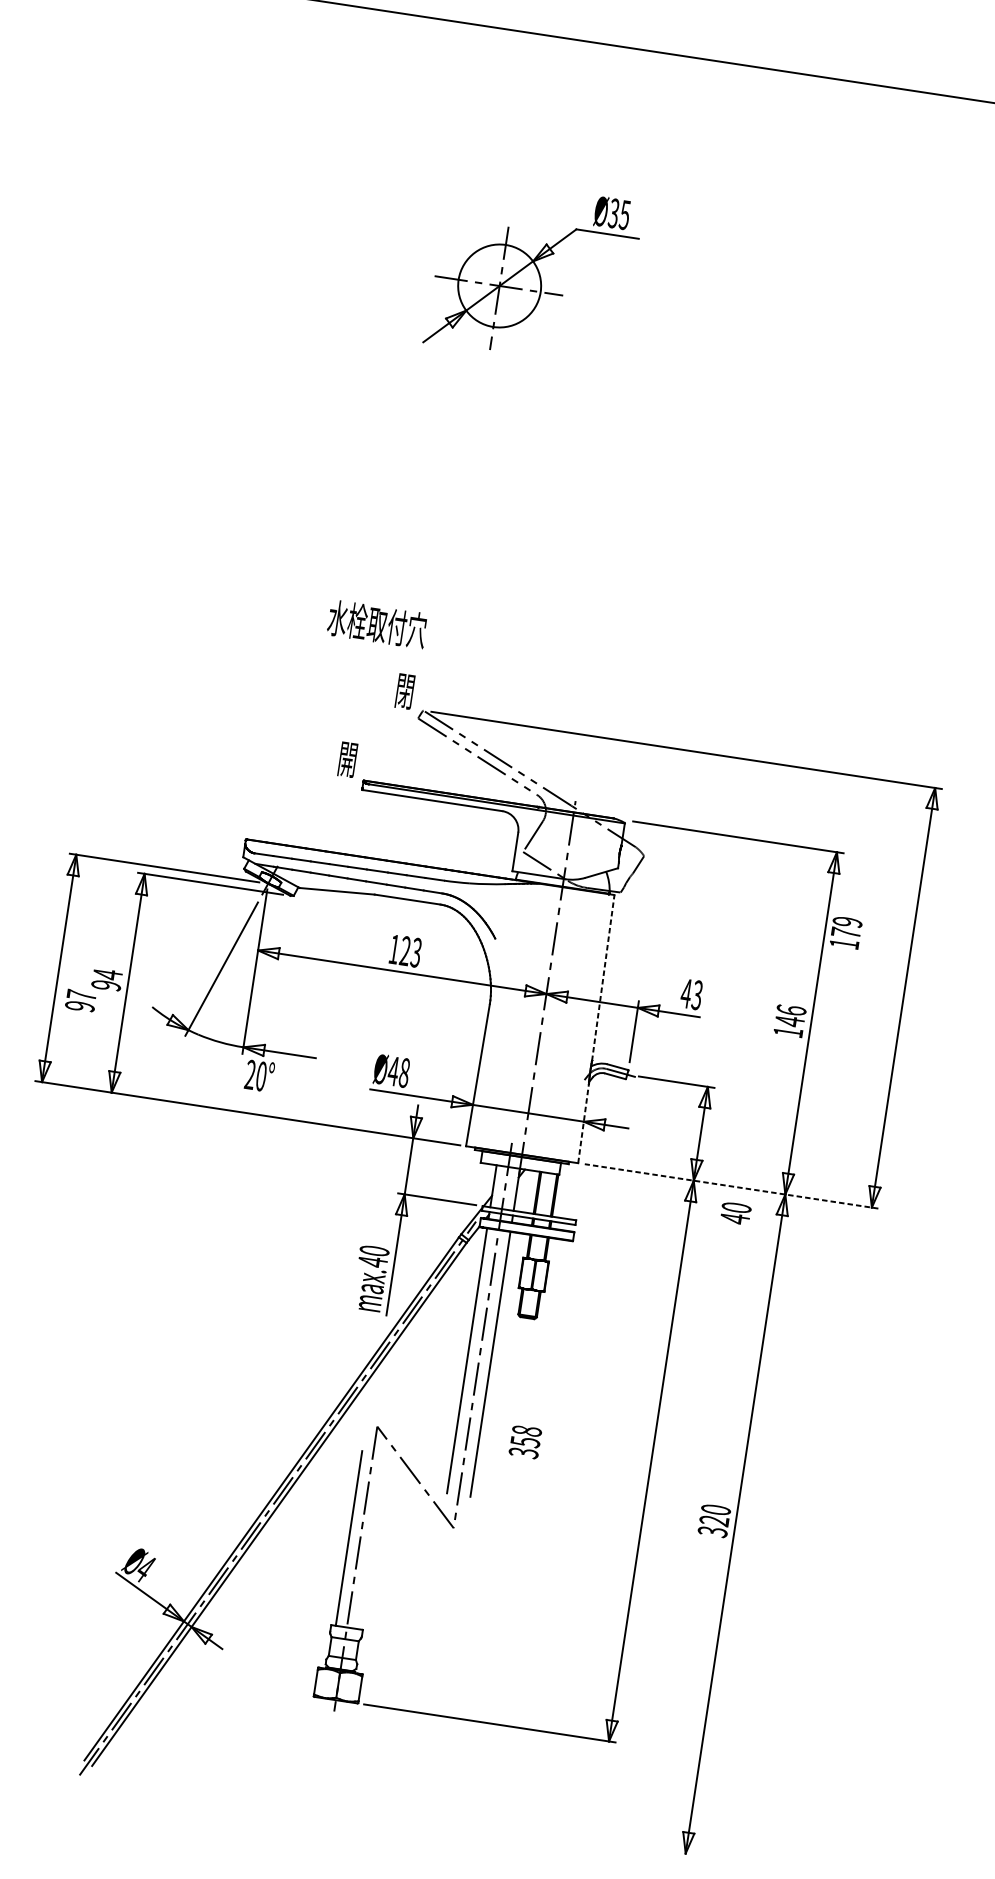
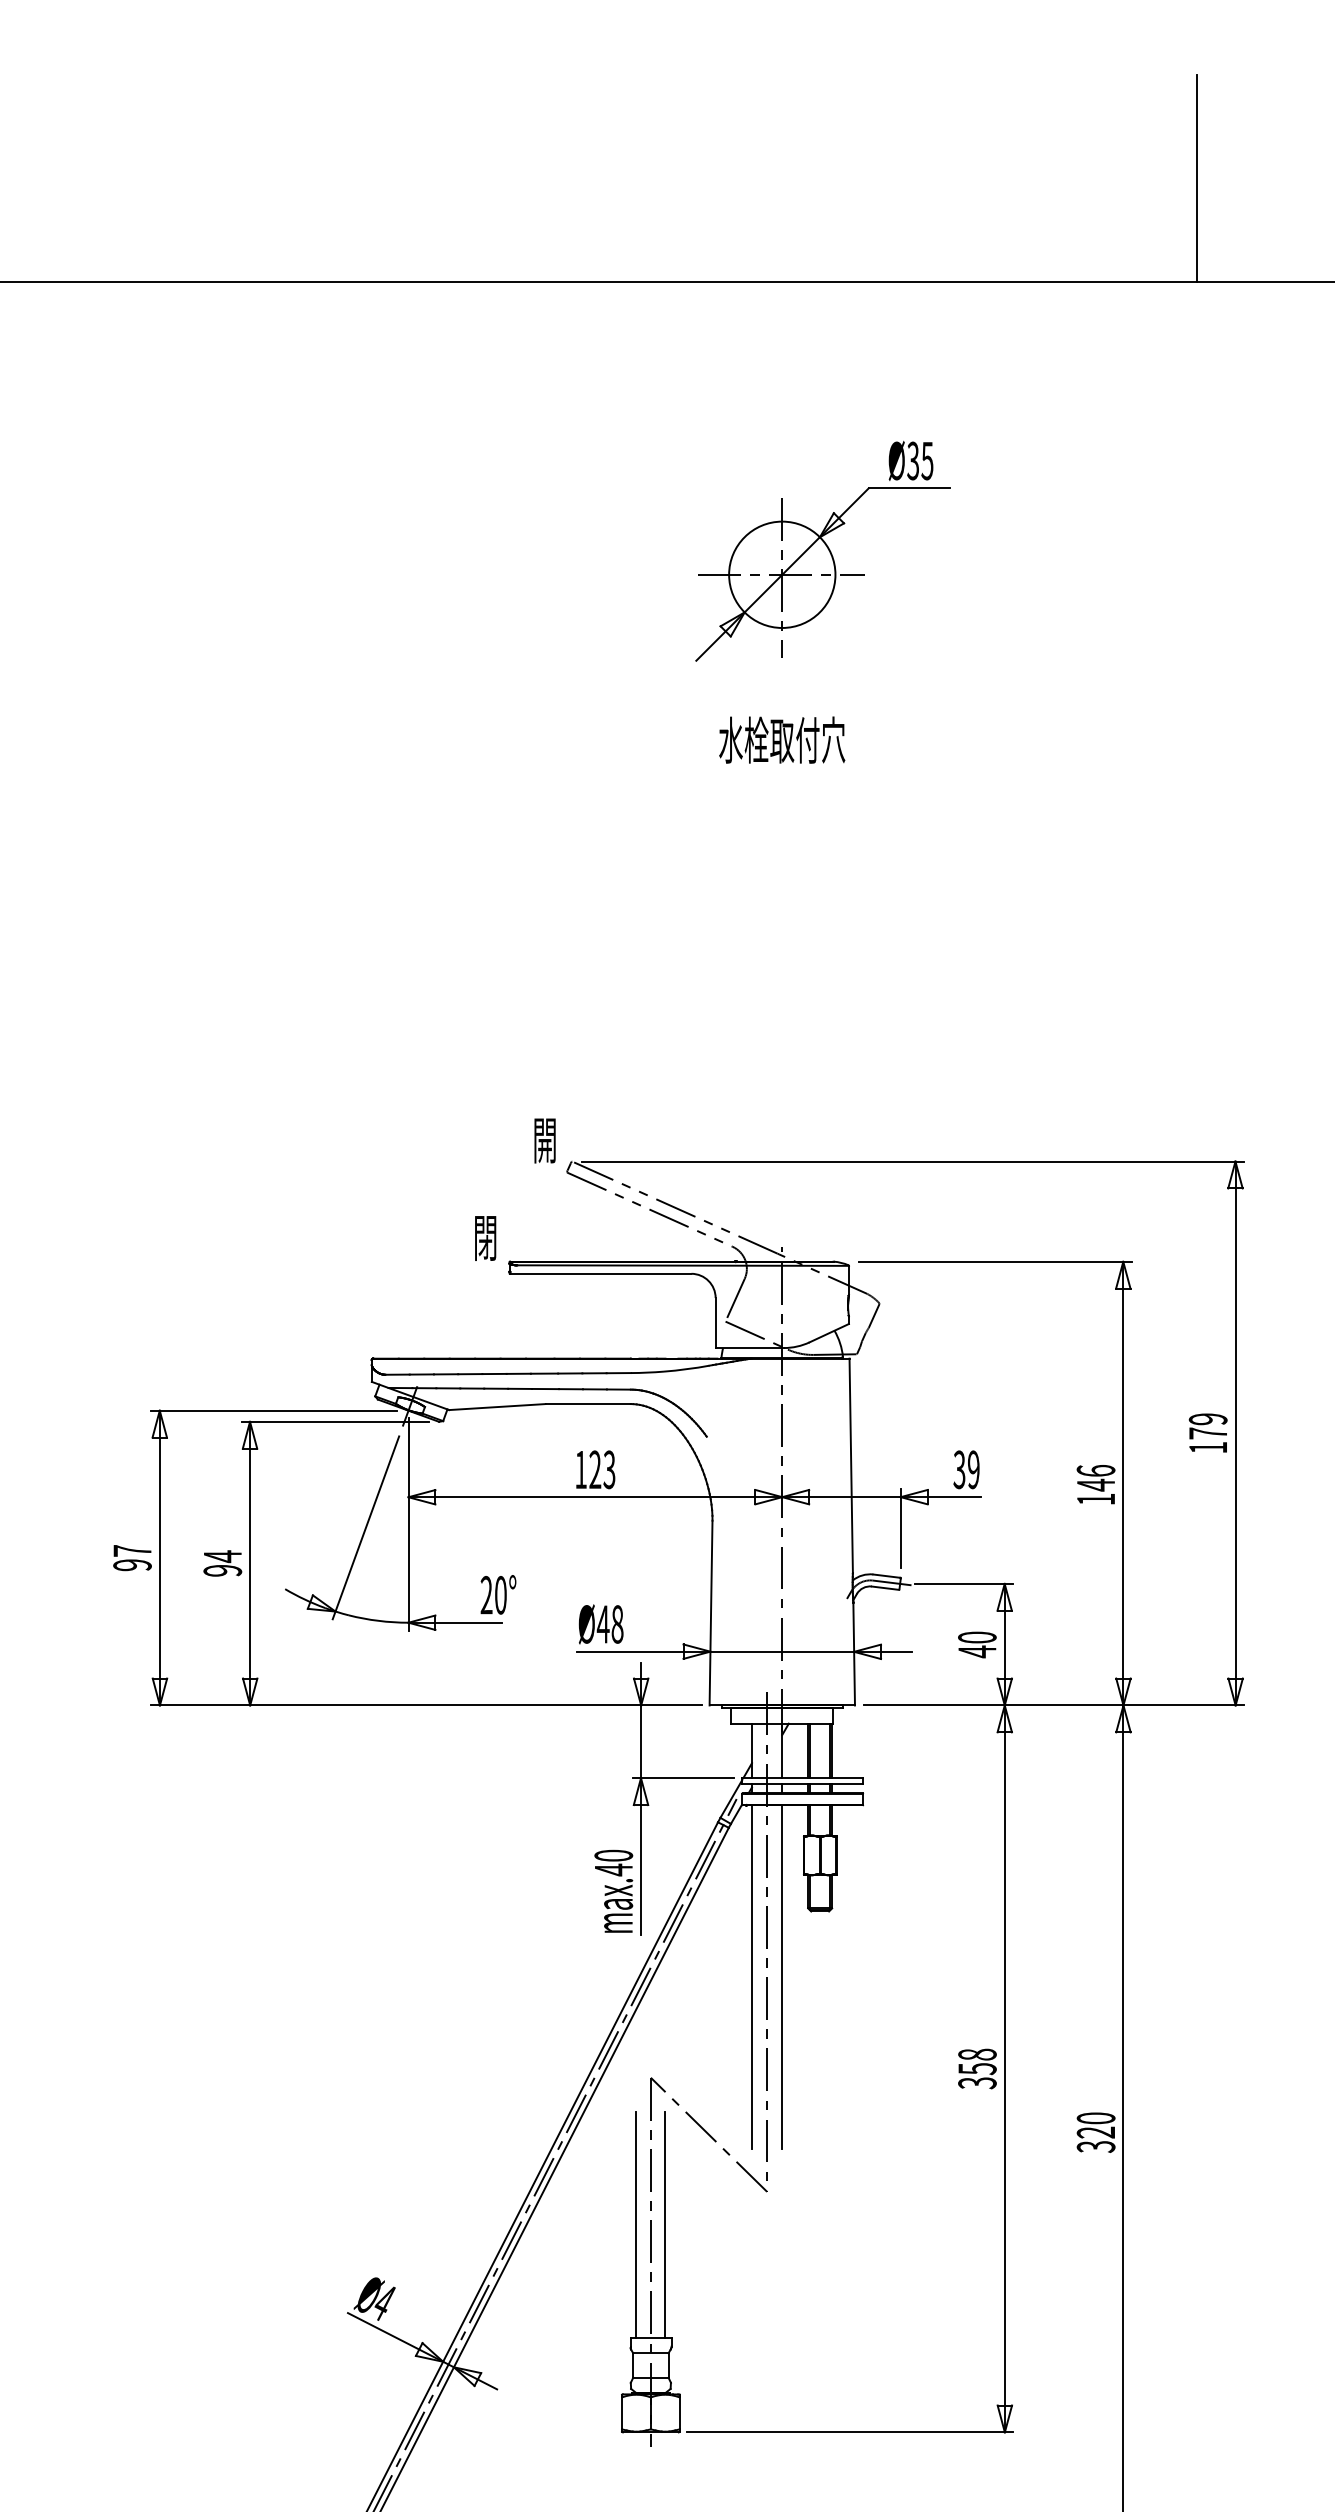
part: (533, 271) -> (822, 550), moved
text: (377, 623) -> (782, 739), moved
text: (404, 694) -> (544, 1144), 閉 -> 開
text: (347, 762) -> (485, 1241), 開 -> 閉
text: (845, 932) -> (1207, 1432), moved
line: (603, 977) -> (851, 1465), dashed -> solid
text: (691, 994) -> (966, 1469), 43 -> 39
text: (80, 1001) -> (132, 1558), moved
text: (259, 1075) -> (498, 1594), moved
line: (583, 1123) -> (854, 1653), dashed -> solid
line: (731, 1186) -> (1053, 1705), dashed -> solid
text: (736, 1213) -> (977, 1644), moved
text: (525, 1441) -> (977, 2068), moved
line: (371, 1541) -> (665, 2224), added

